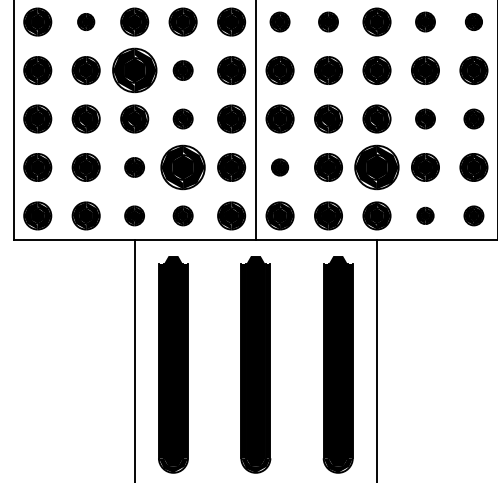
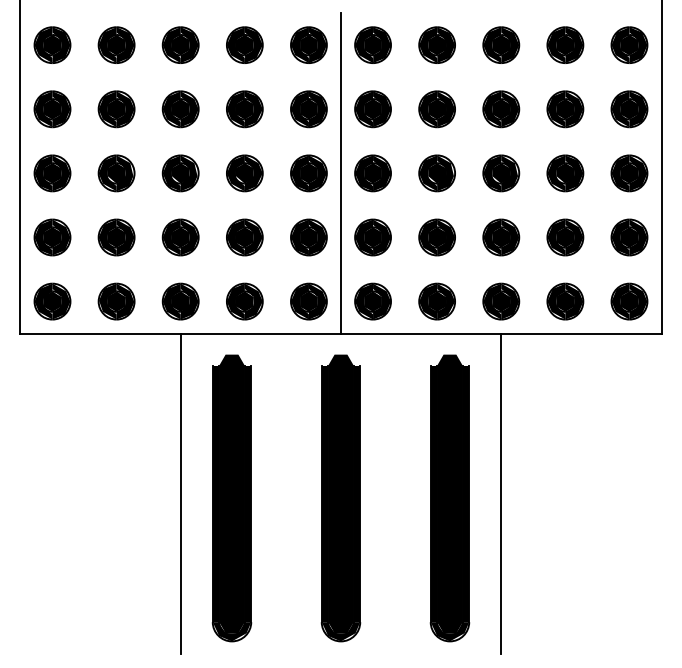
part: (86, 21) -> (116, 44), size x1.67
part: (279, 21) -> (372, 44), size x1.43
part: (328, 21) -> (436, 44), size x1.43
part: (425, 21) -> (565, 44), size x1.43
part: (473, 21) -> (629, 44), size x1.67
part: (134, 70) -> (180, 109), size x0.62
part: (182, 70) -> (244, 109), size x1.43
part: (182, 119) -> (244, 173), size x1.43
part: (425, 119) -> (565, 173), size x1.43
part: (473, 119) -> (629, 173), size x1.43
part: (134, 167) -> (180, 237), size x1.43
part: (182, 167) -> (244, 237), size x0.62
part: (279, 167) -> (372, 237), size x1.67
part: (377, 167) -> (501, 237), size x0.62
part: (134, 215) -> (180, 301), size x1.43
part: (182, 215) -> (244, 301), size x1.43
part: (425, 215) -> (565, 301), size x1.67
part: (473, 215) -> (629, 301), size x1.43

